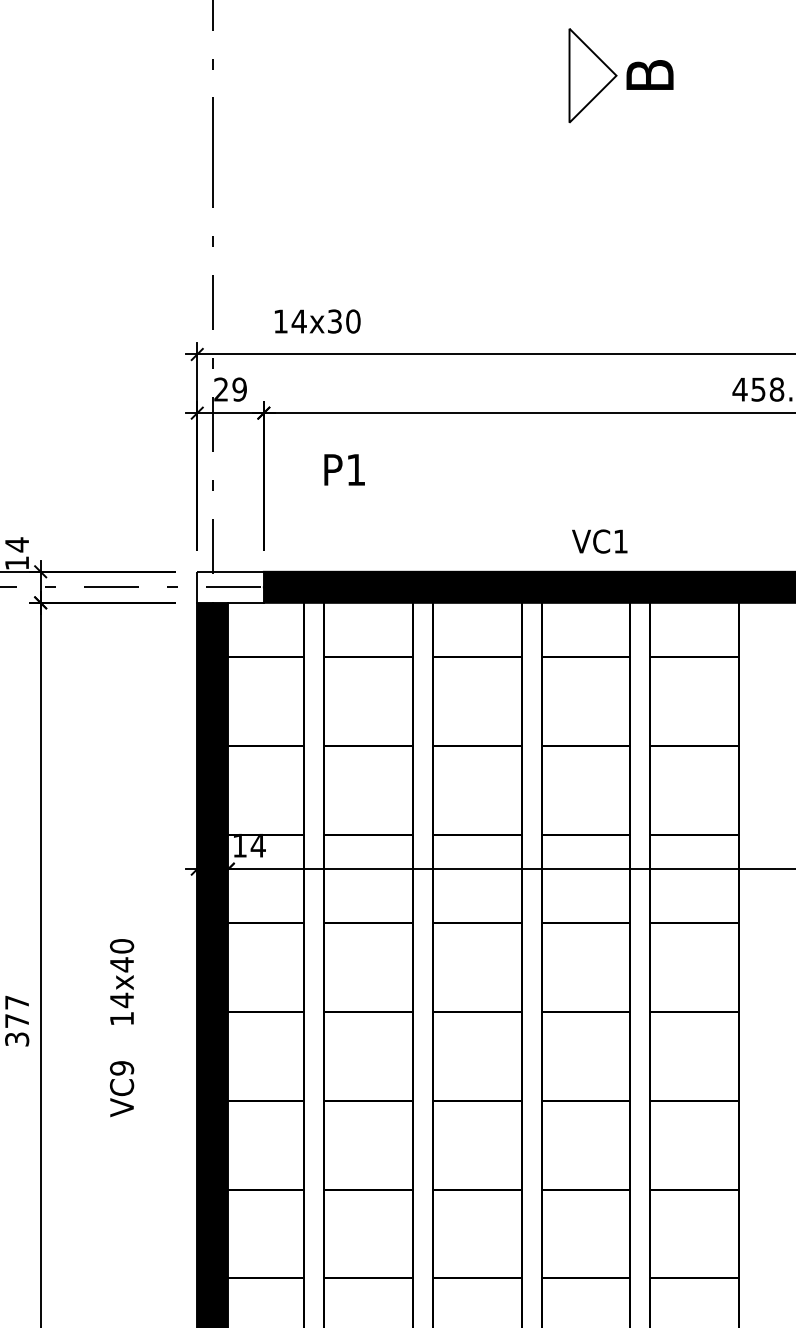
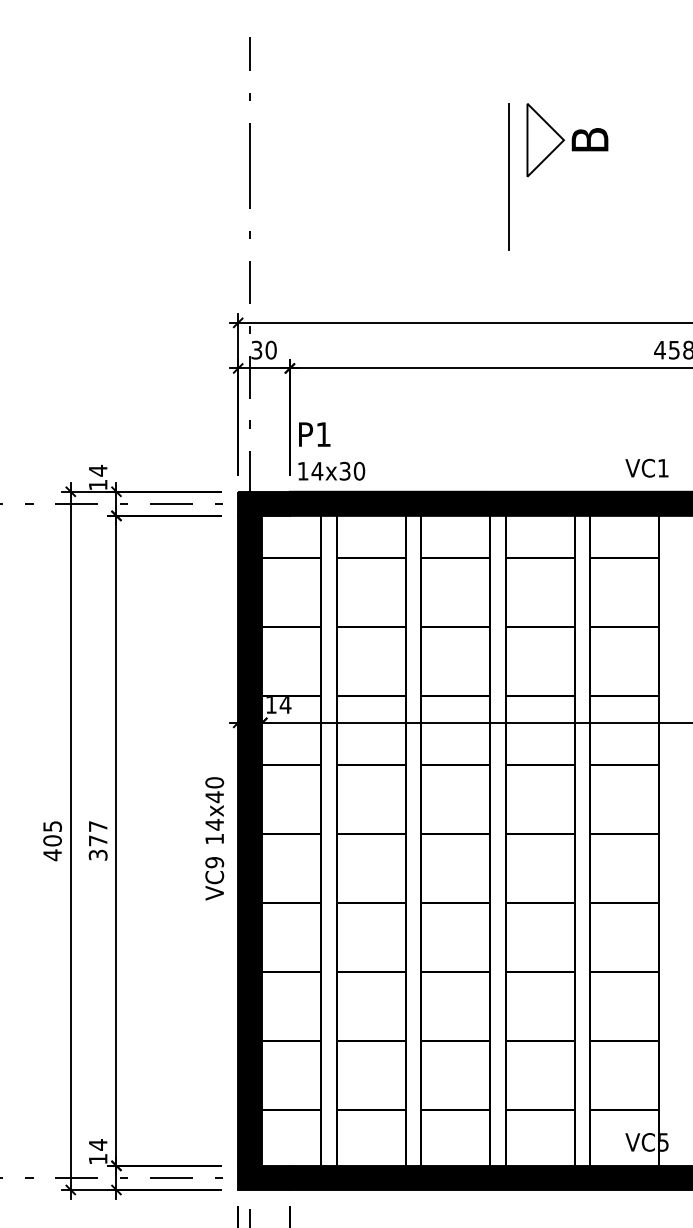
part: (621, 76) -> (567, 140), moved
line: (546, 166) -> (509, 176), added
text: (317, 320) -> (331, 470), moved
text: (229, 390) -> (263, 350), 29 -> 30
text: (344, 469) -> (314, 434), moved
text: (599, 540) -> (646, 467), moved
fill: (229, 586) -> (263, 503), added
text: (121, 981) -> (214, 810), moved
text: (121, 1088) -> (214, 878), moved

